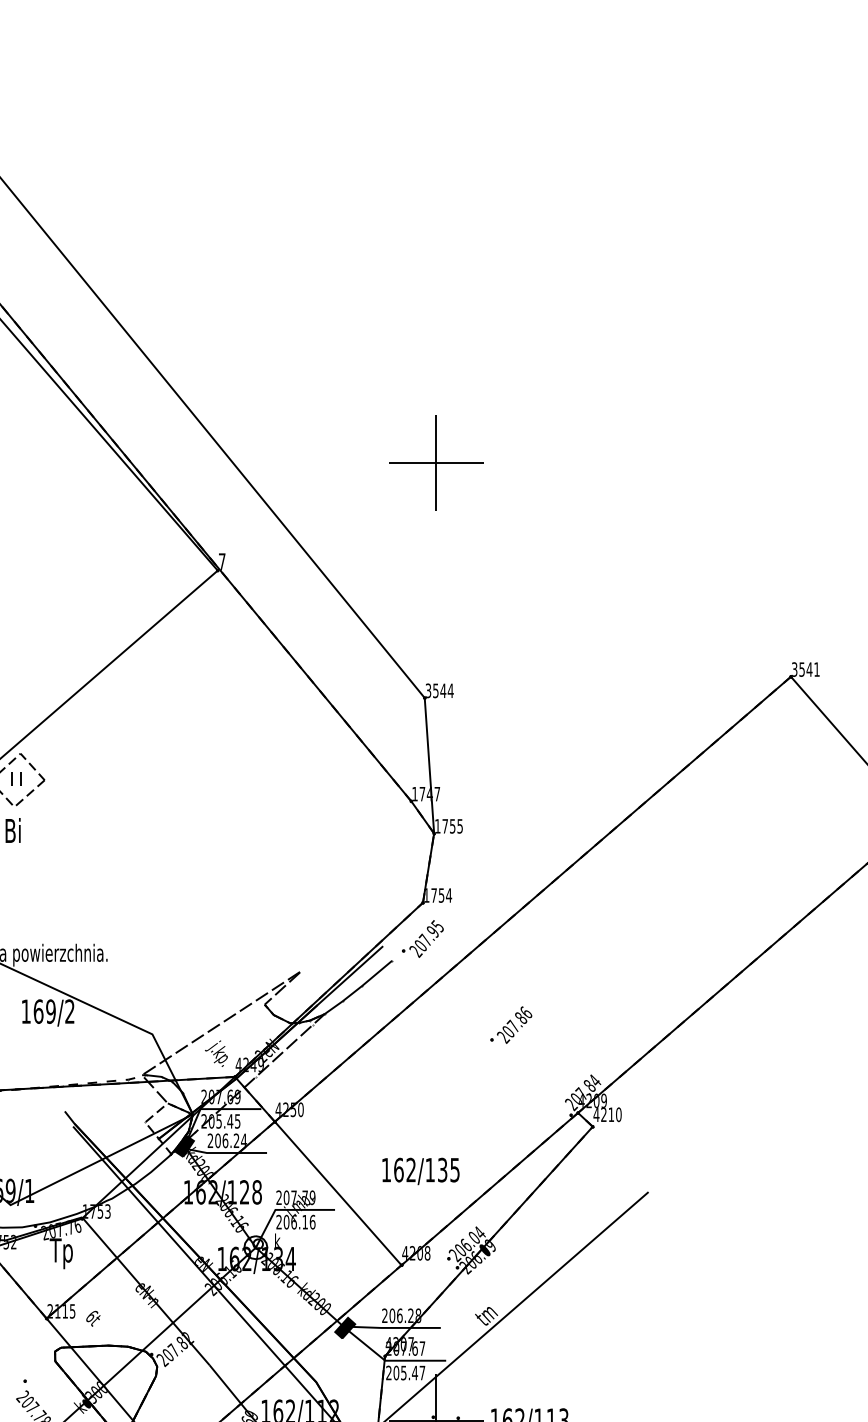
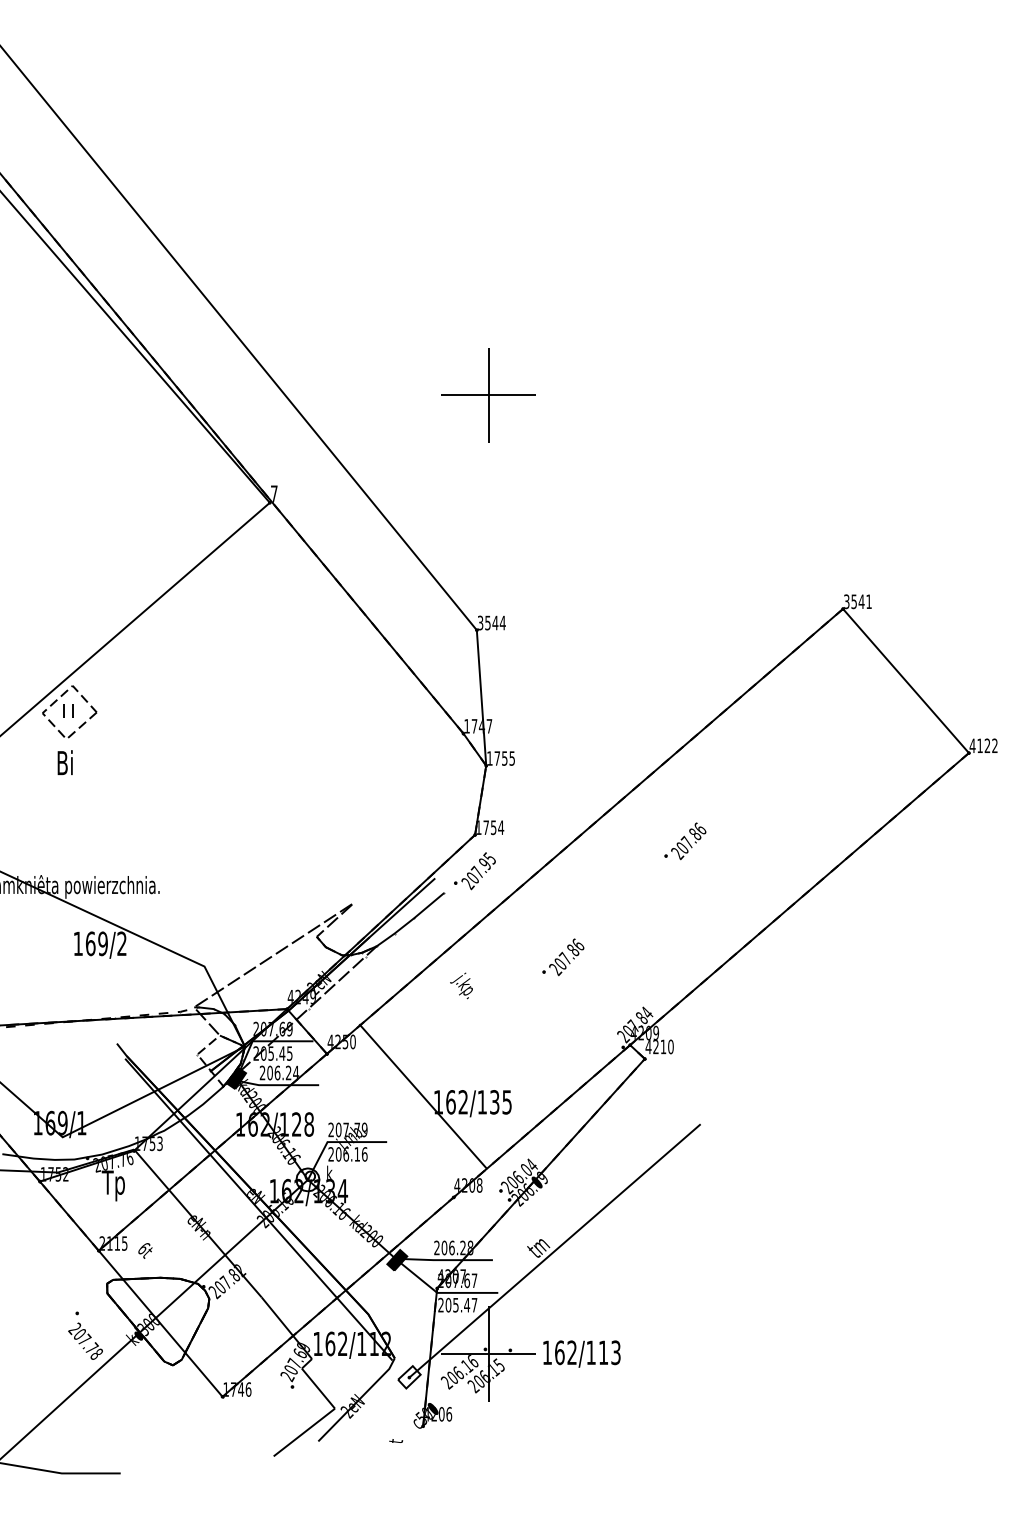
part: (633, 909) -> (685, 841), added
text: (216, 1053) -> (461, 985), moved
line: (337, 1193) -> (422, 1096), moved

